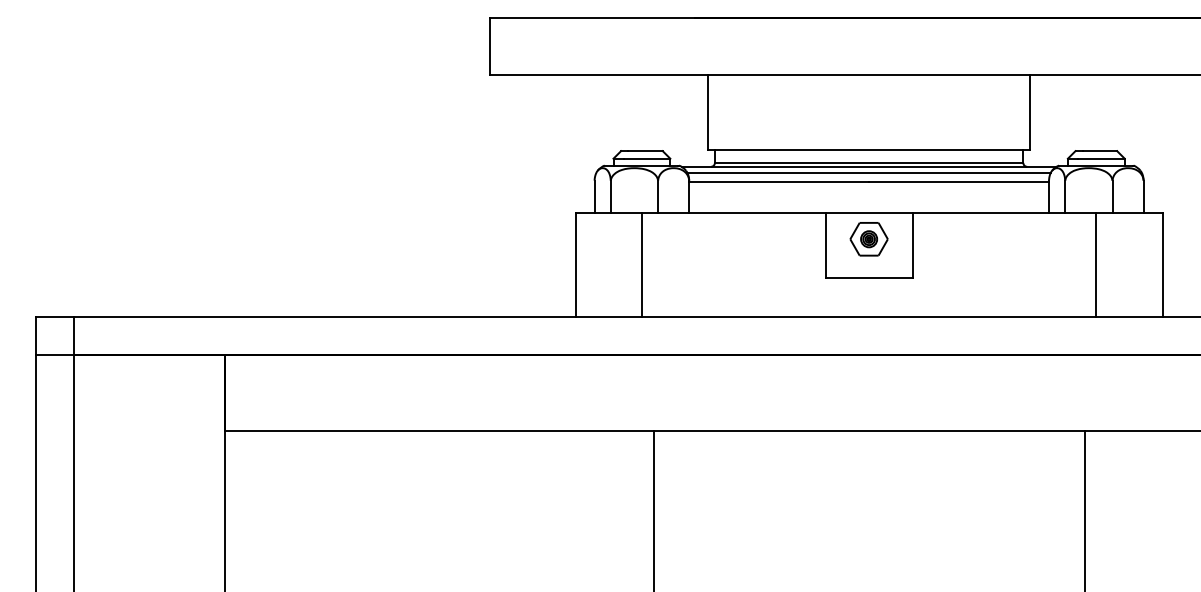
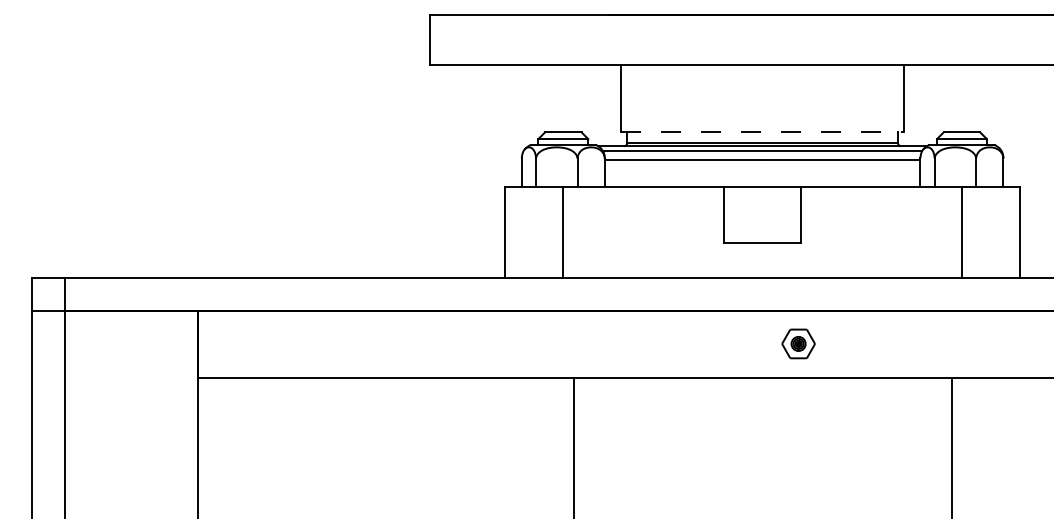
line: (869, 150) -> (762, 131), solid -> dashed
part: (868, 239) -> (798, 344), moved

